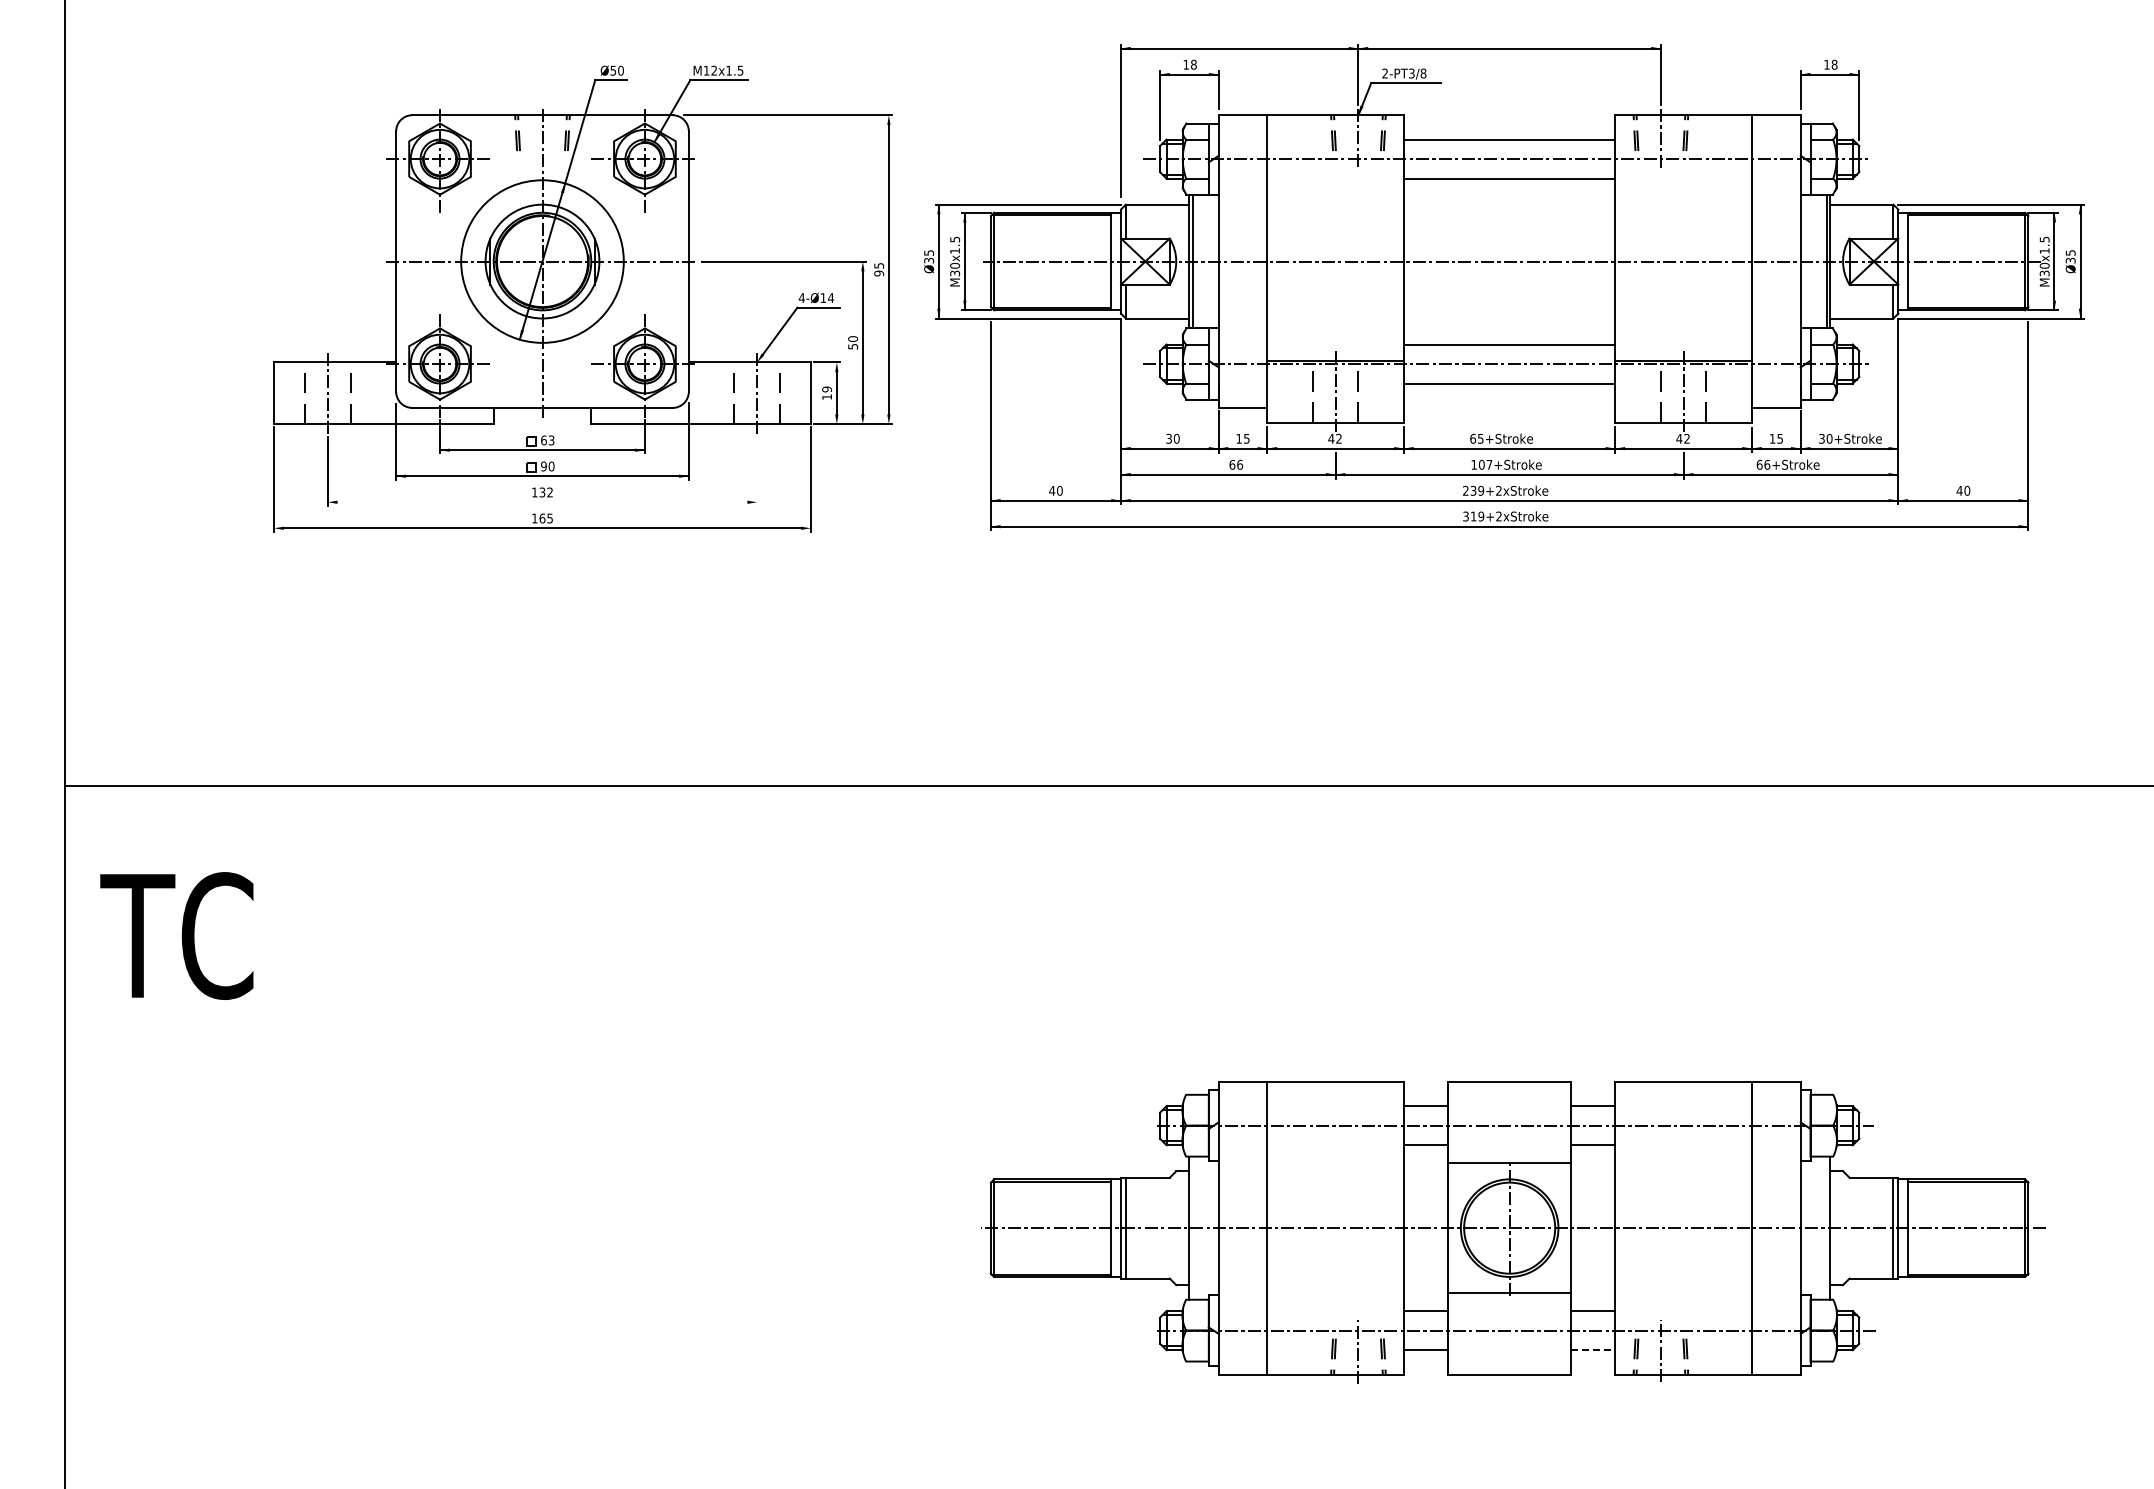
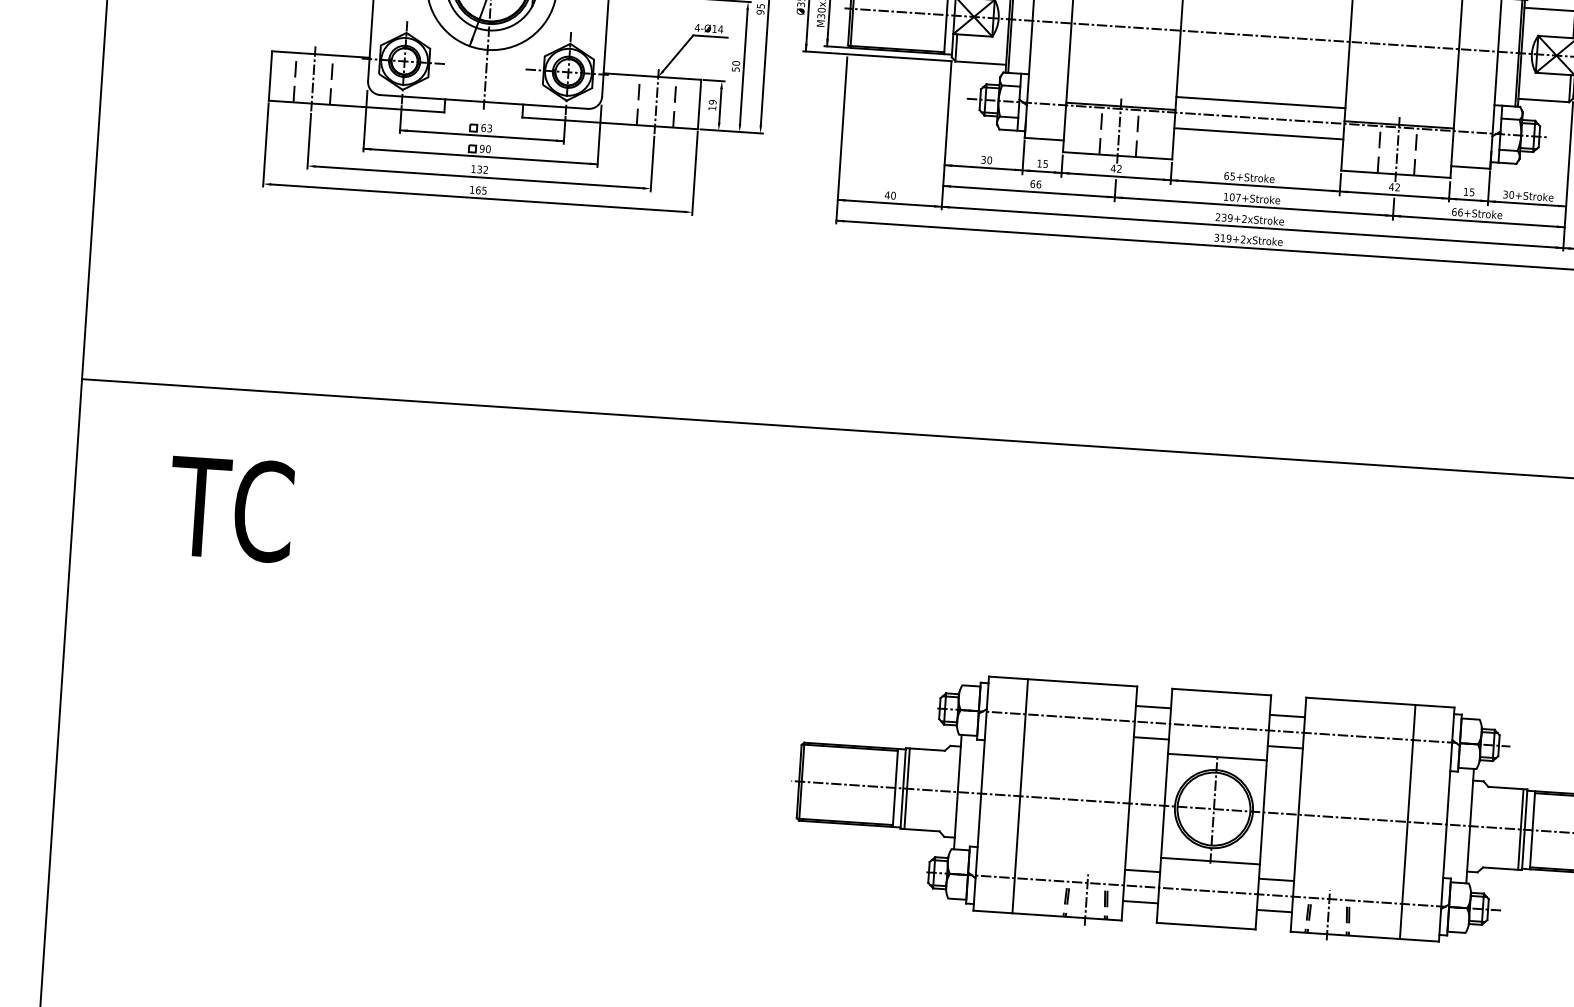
line: (757, 471) -> (652, 164), added
line: (542, 502) -> (479, 177), added
text: (176, 935) -> (230, 508), moved
line: (1593, 1350) -> (1274, 911), dashed -> solid

